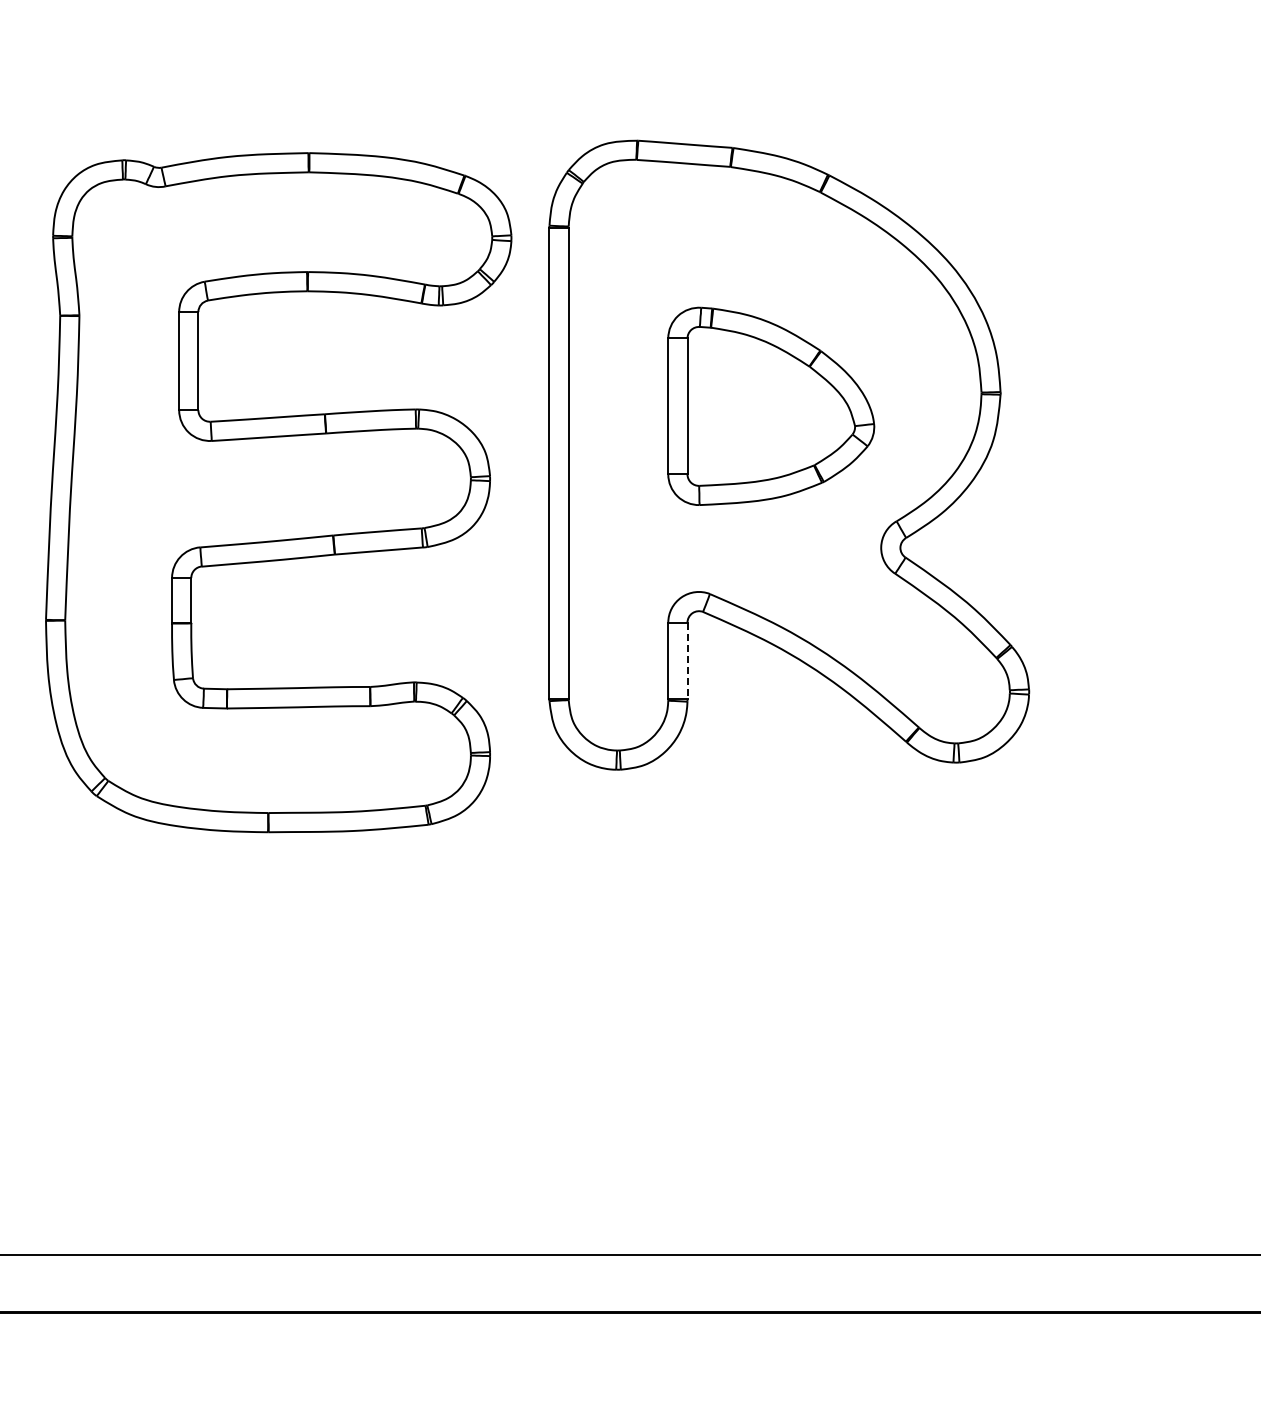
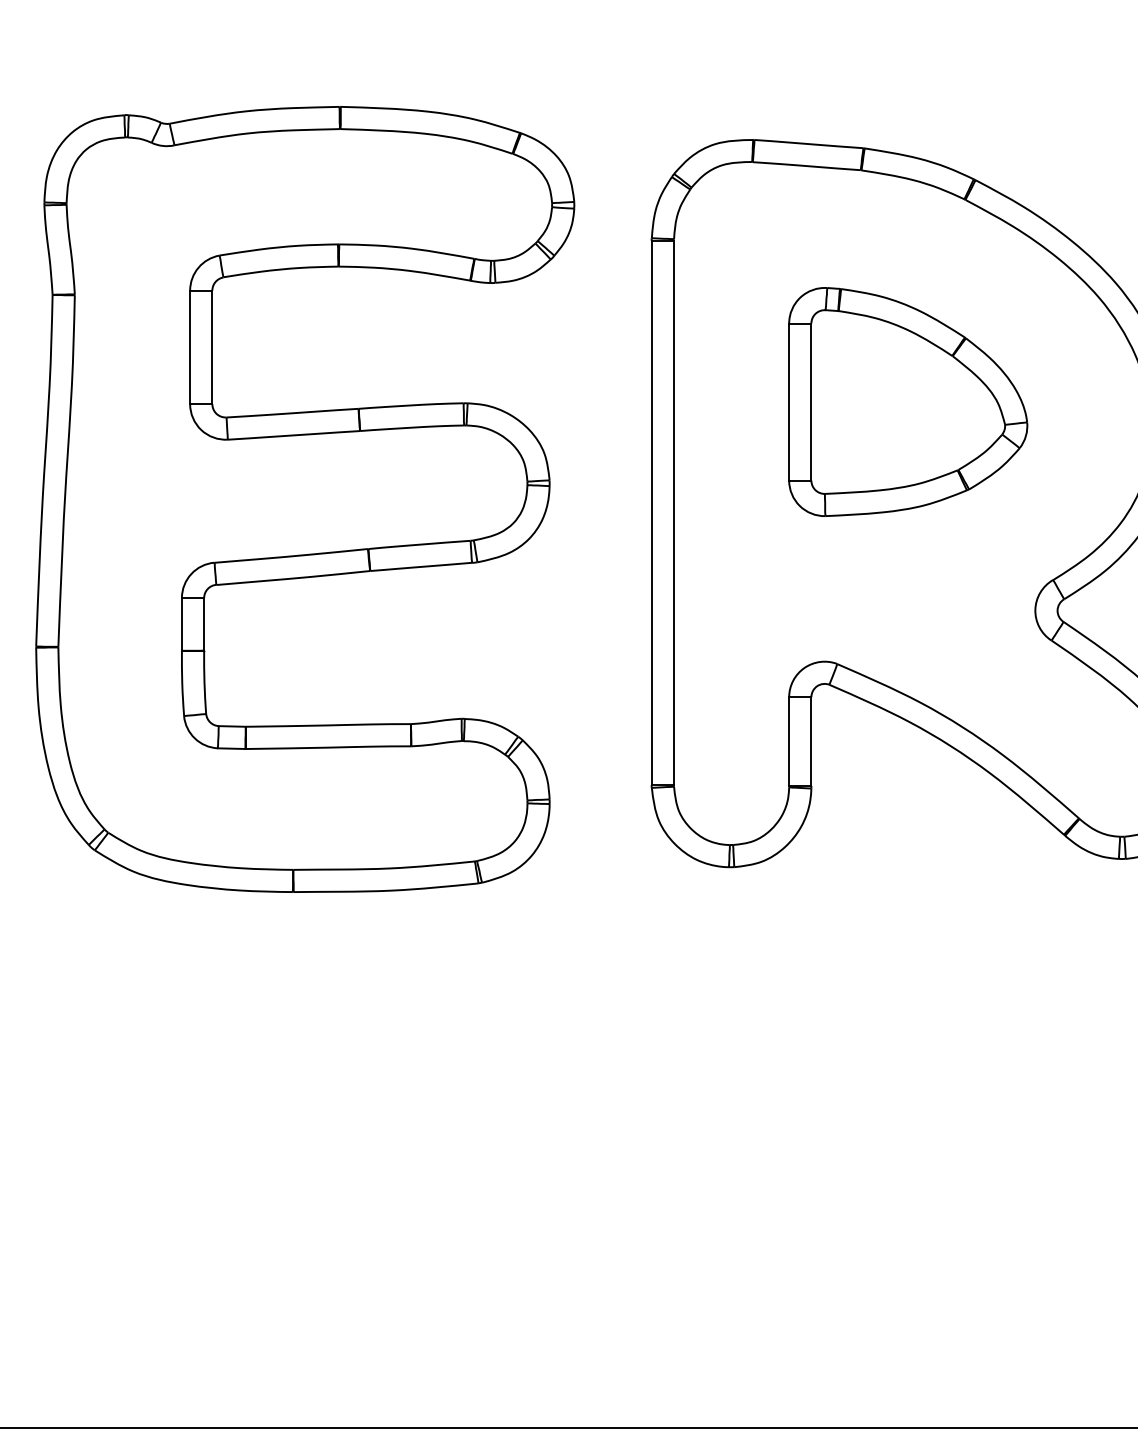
part: (771, 405) -> (908, 400), moved
part: (278, 492) -> (304, 499), moved
line: (687, 661) -> (811, 742), dashed -> solid

